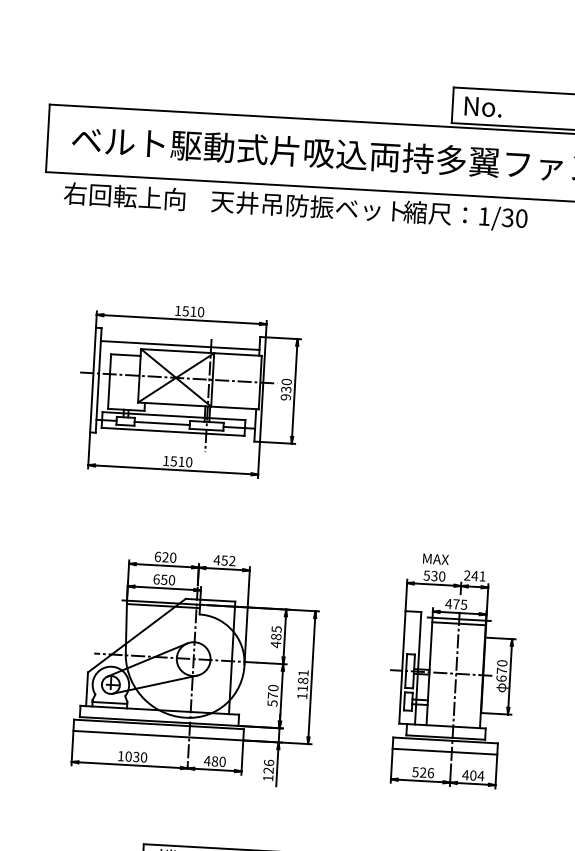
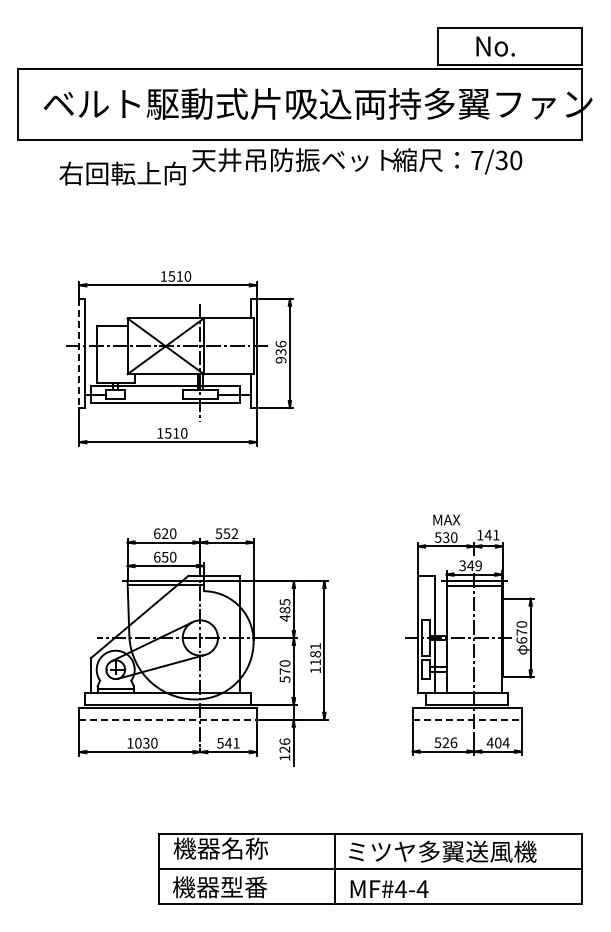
text: (483, 106) -> (495, 46), moved
text: (124, 196) -> (122, 173), moved
text: (484, 216) -> (477, 160), 1/30 -> 7/30
line: (179, 345) -> (167, 312), removed
line: (93, 380) -> (79, 353), solid -> dashed
text: (286, 381) -> (280, 343), 930 -> 936
line: (161, 423) -> (153, 394), removed
text: (216, 559) -> (218, 533), 452 -> 552
text: (467, 574) -> (480, 534), 241 -> 141
text: (456, 604) -> (470, 565), 475 -> 349
line: (158, 735) -> (168, 719), solid -> dashed
line: (445, 751) -> (467, 719), solid -> dashed
text: (214, 760) -> (227, 742), 480 -> 541

